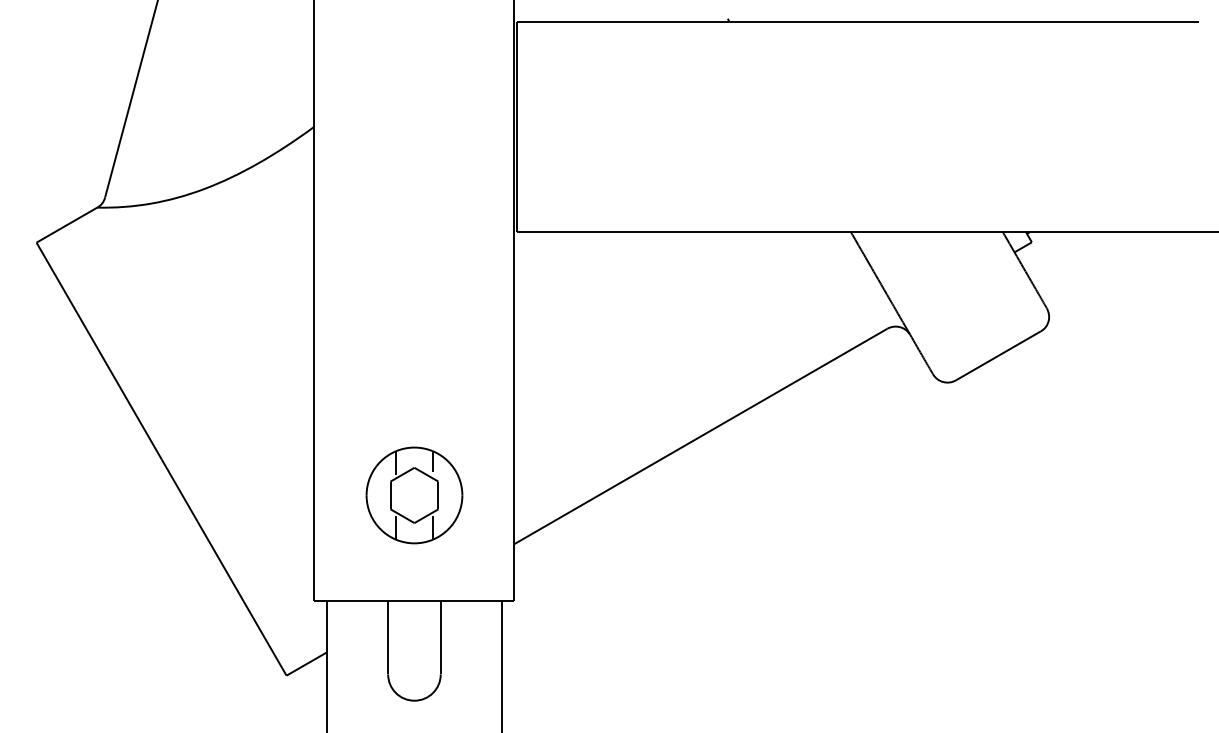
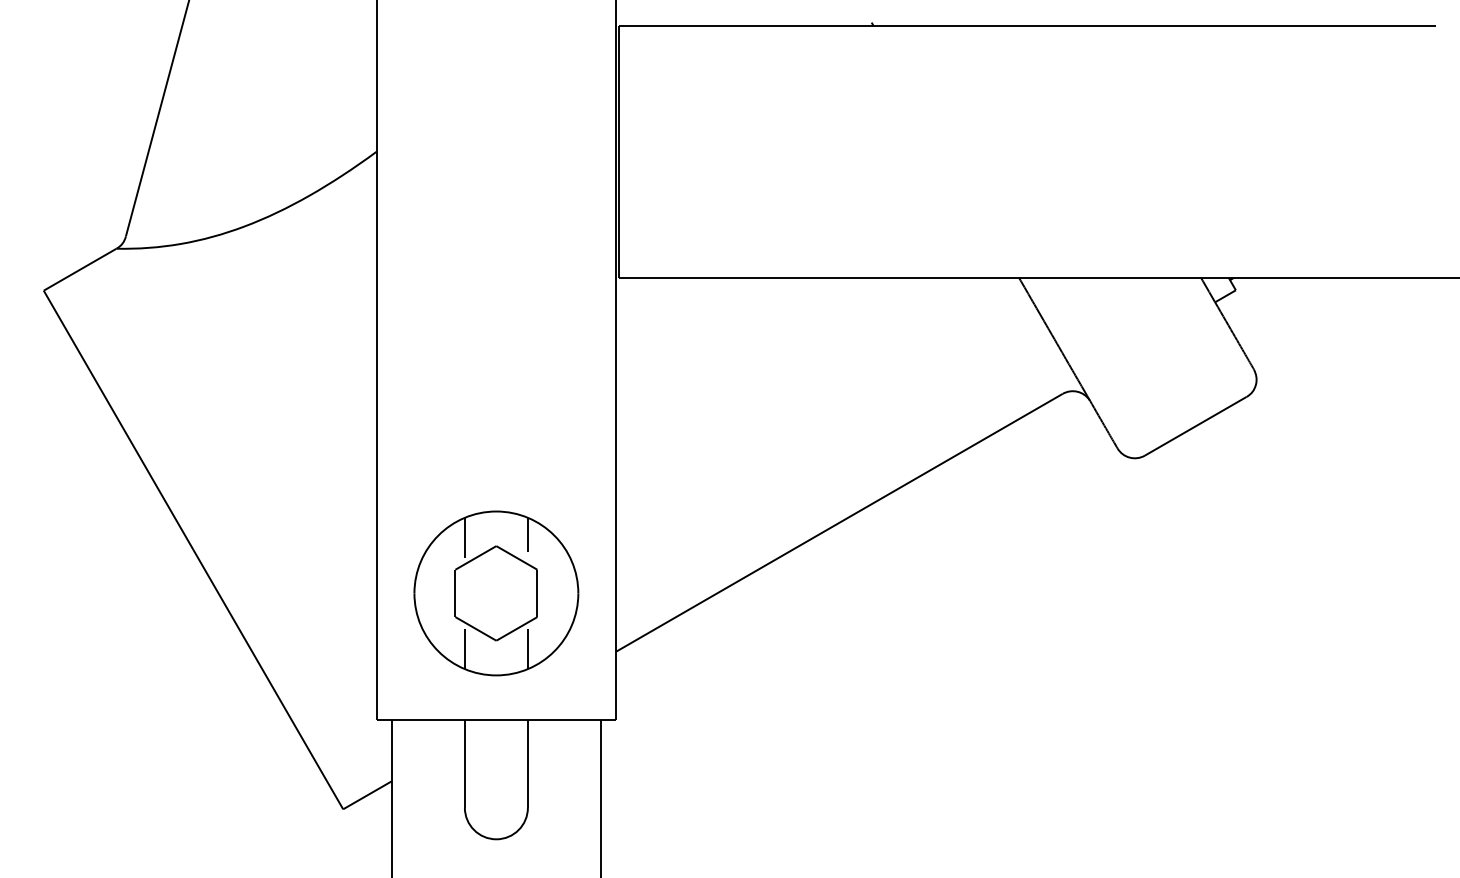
part: (414, 495) -> (496, 593), size x1.43

